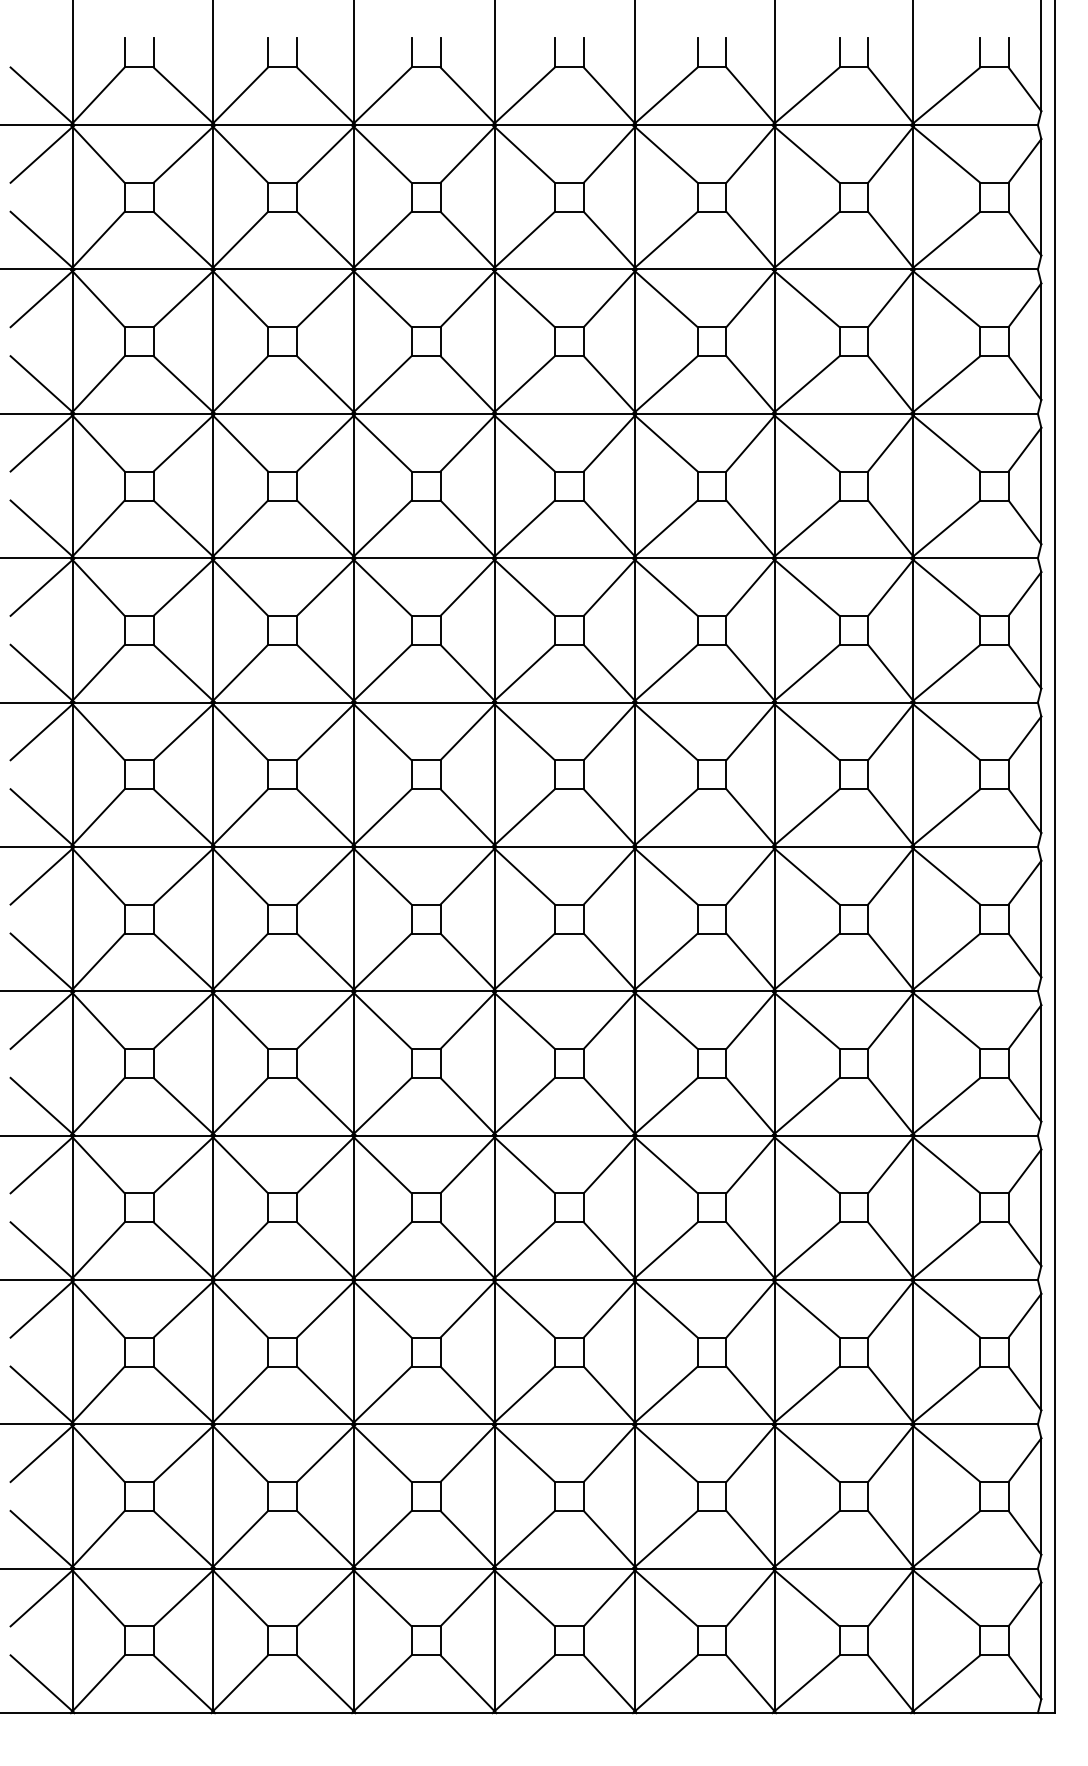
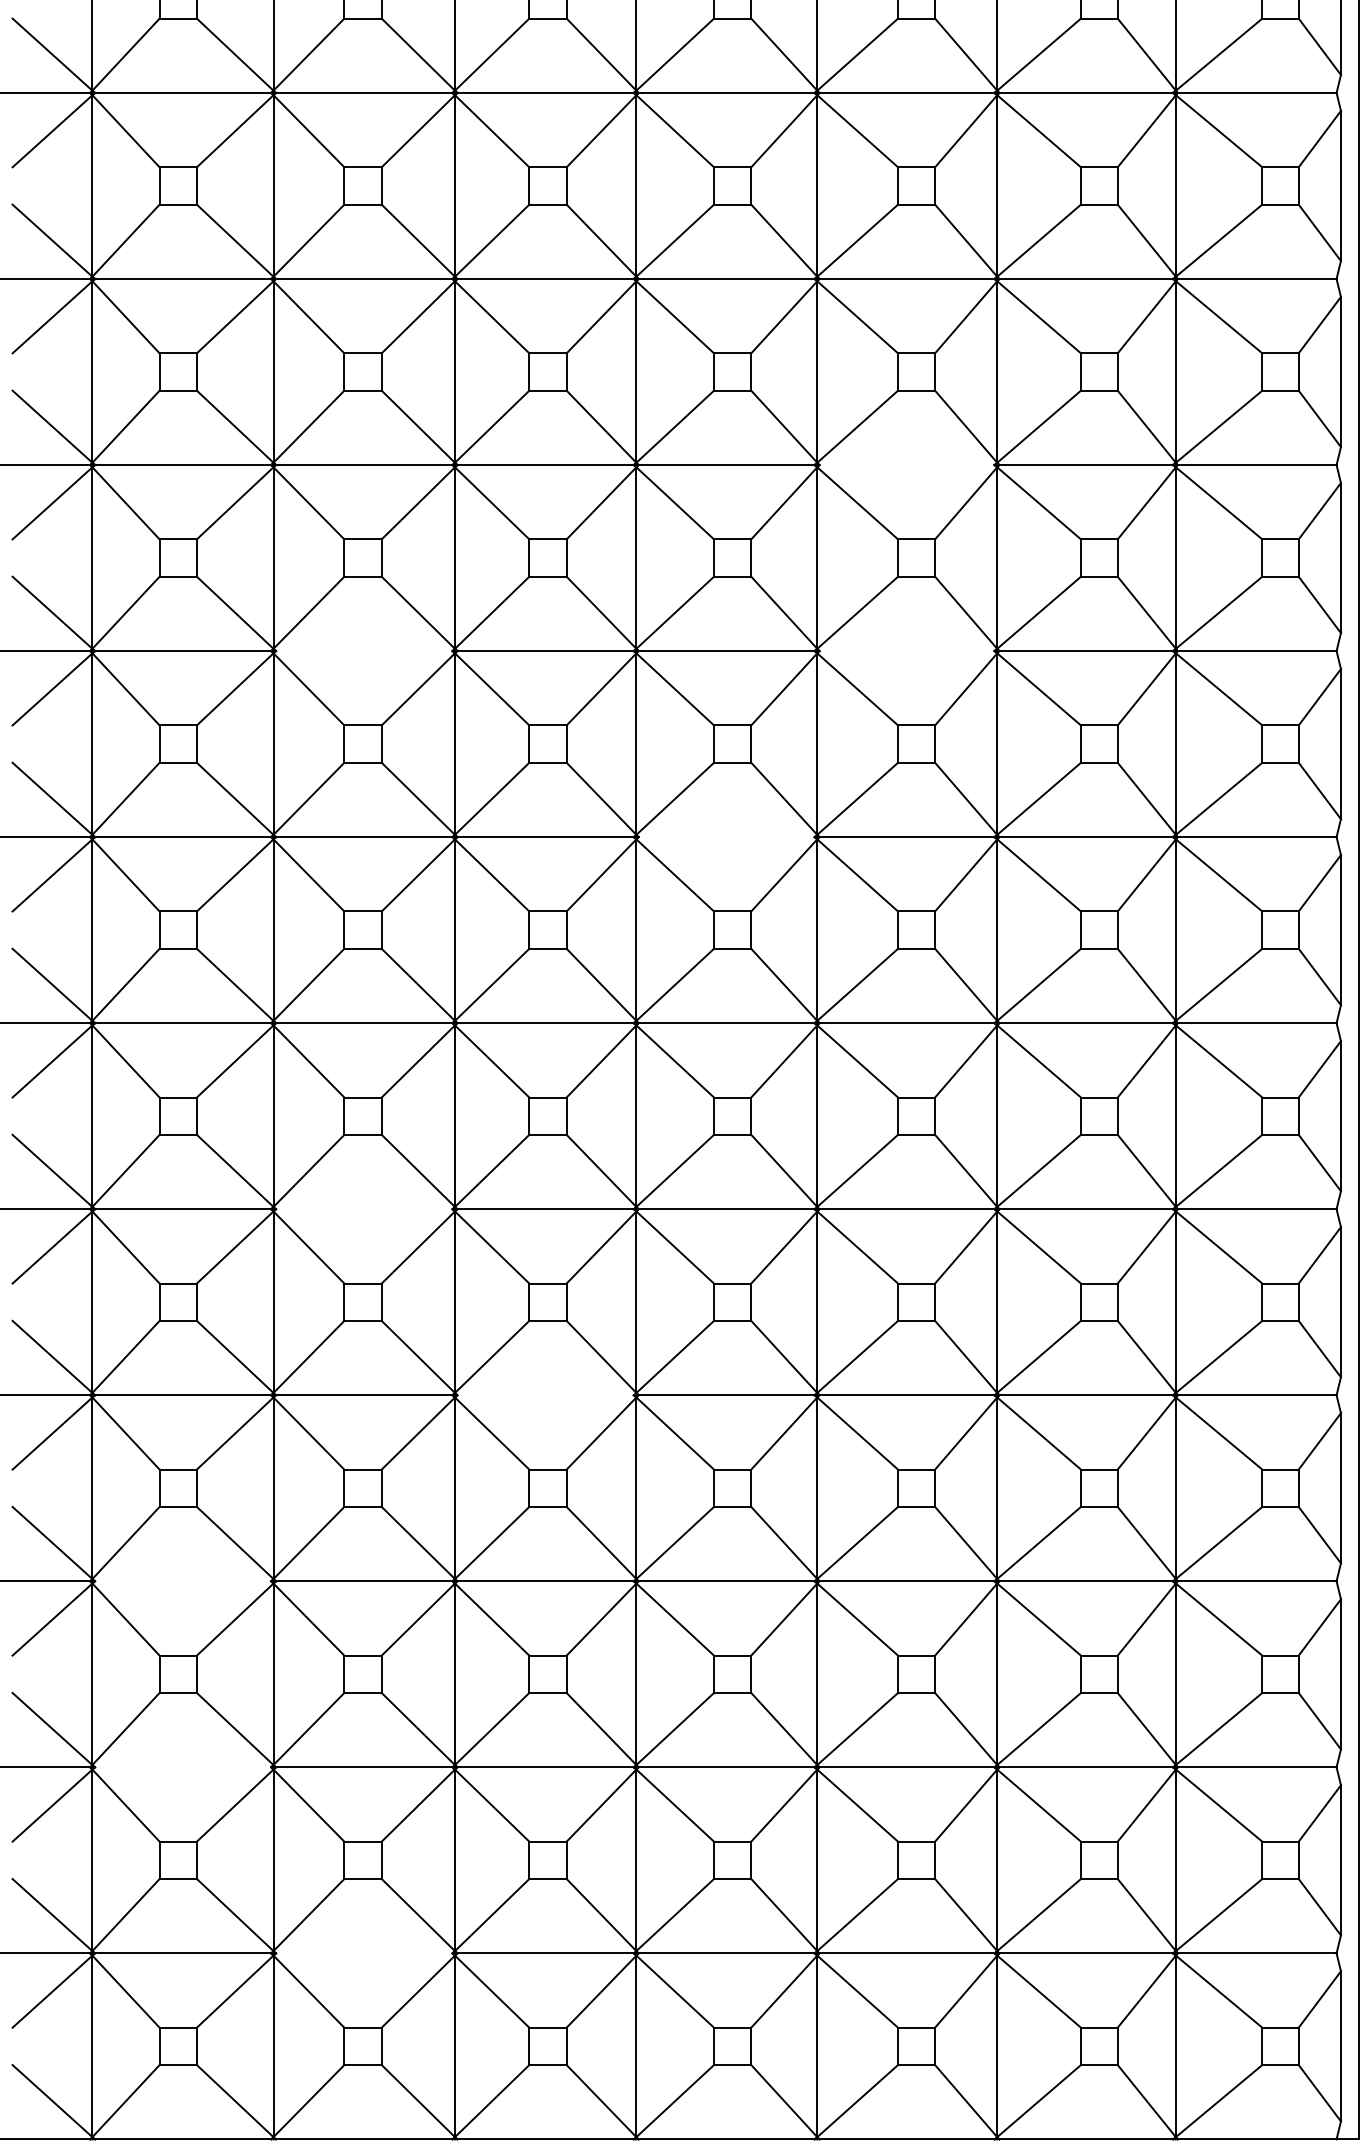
line: (704, 413) -> (906, 464), removed
line: (283, 558) -> (364, 651), removed
line: (704, 558) -> (906, 651), removed
line: (564, 702) -> (726, 837), removed
line: (283, 991) -> (364, 1209), removed
line: (423, 1135) -> (544, 1395), removed
line: (142, 1279) -> (182, 1580), removed
line: (142, 1424) -> (182, 1767), removed
line: (283, 1568) -> (364, 1953), removed

